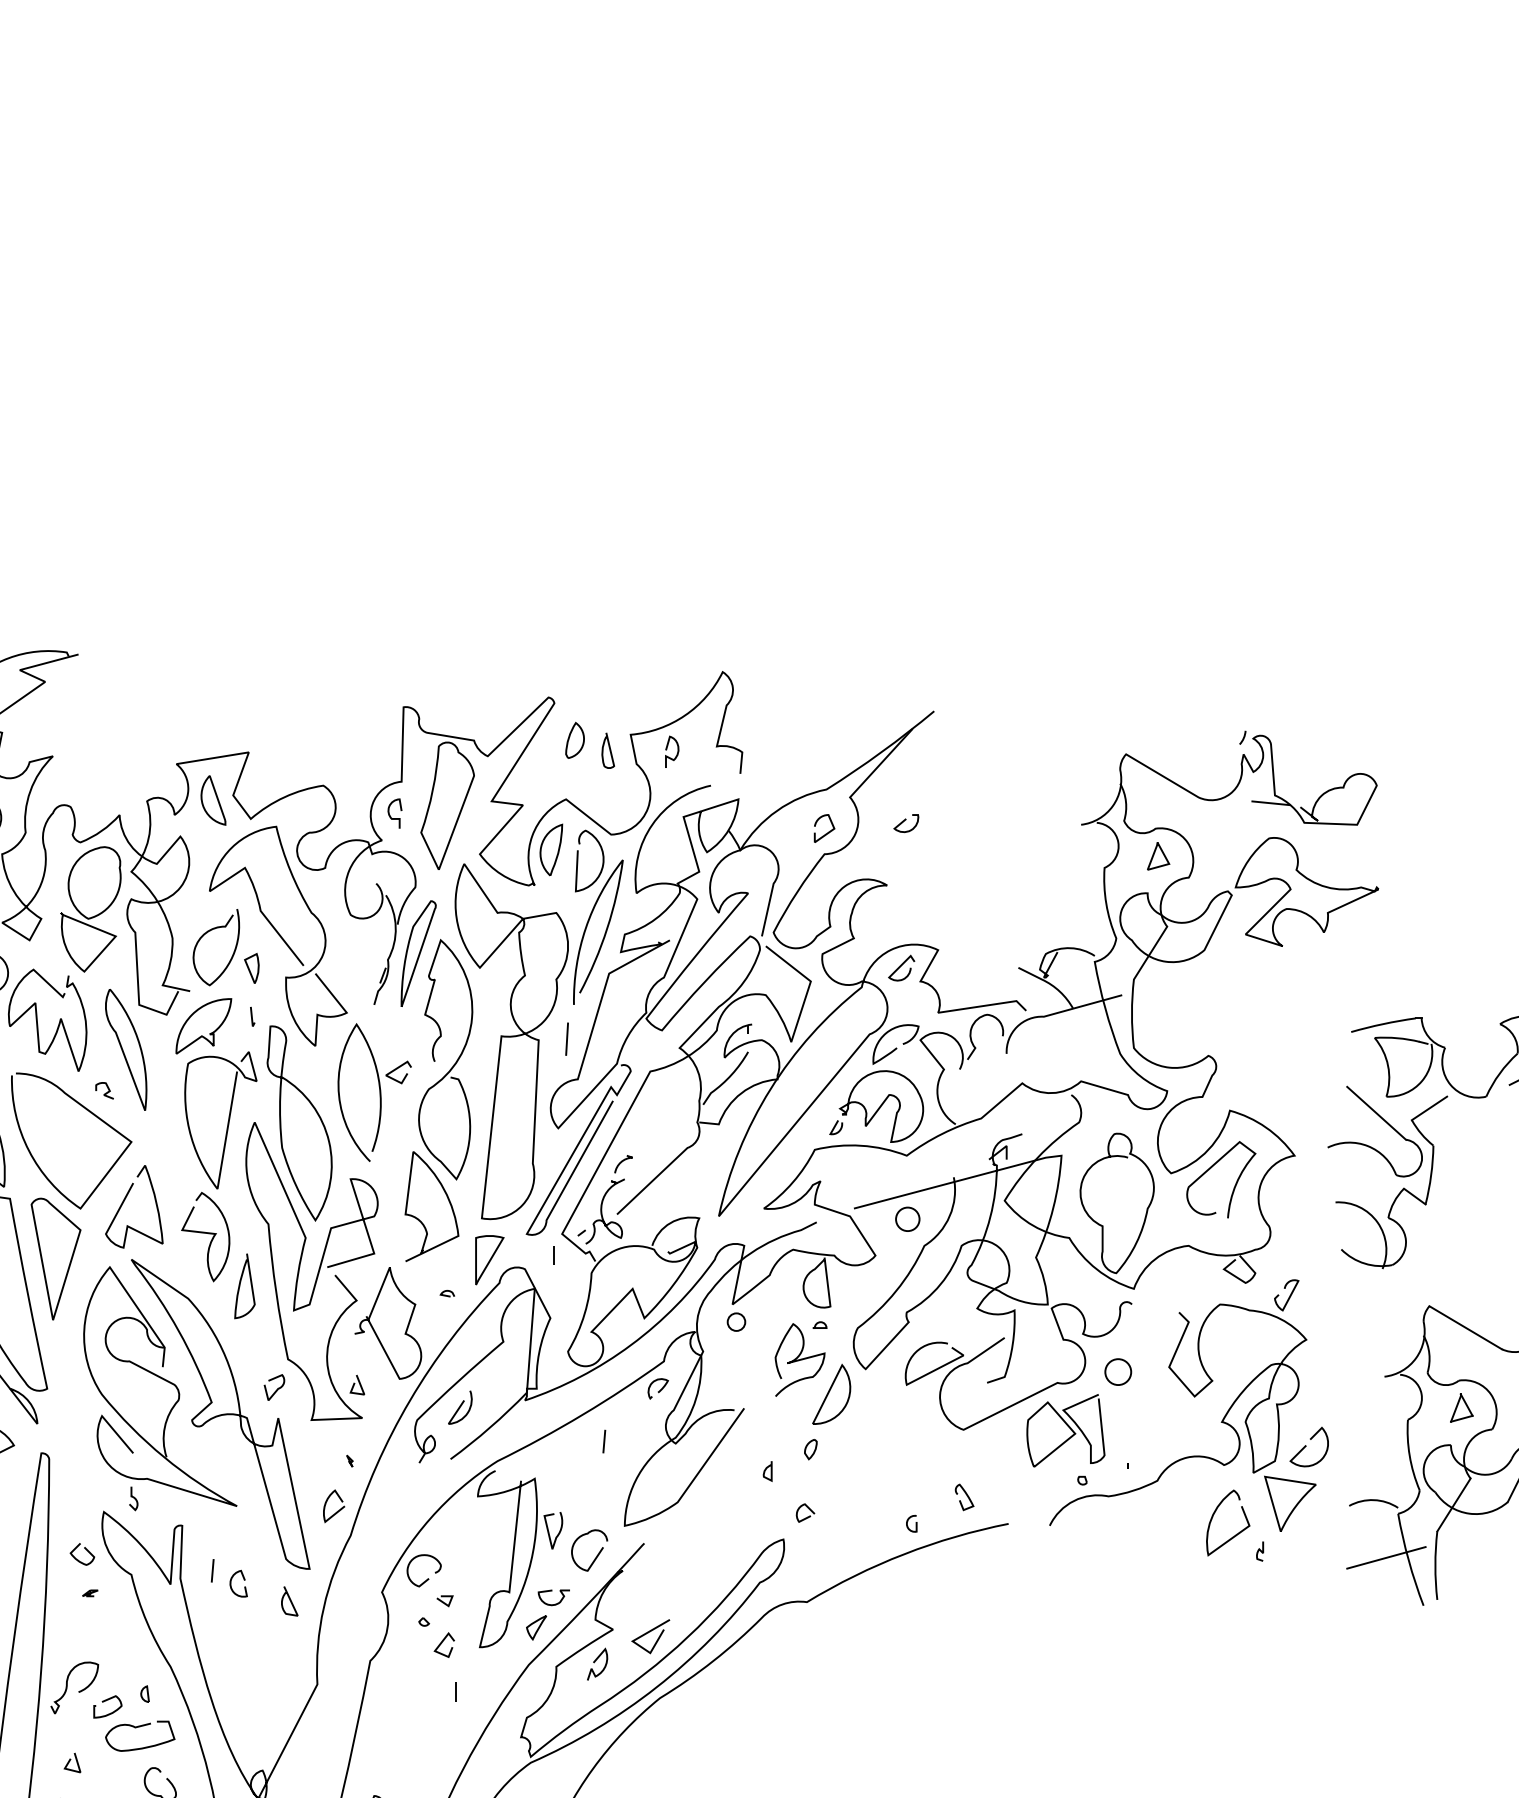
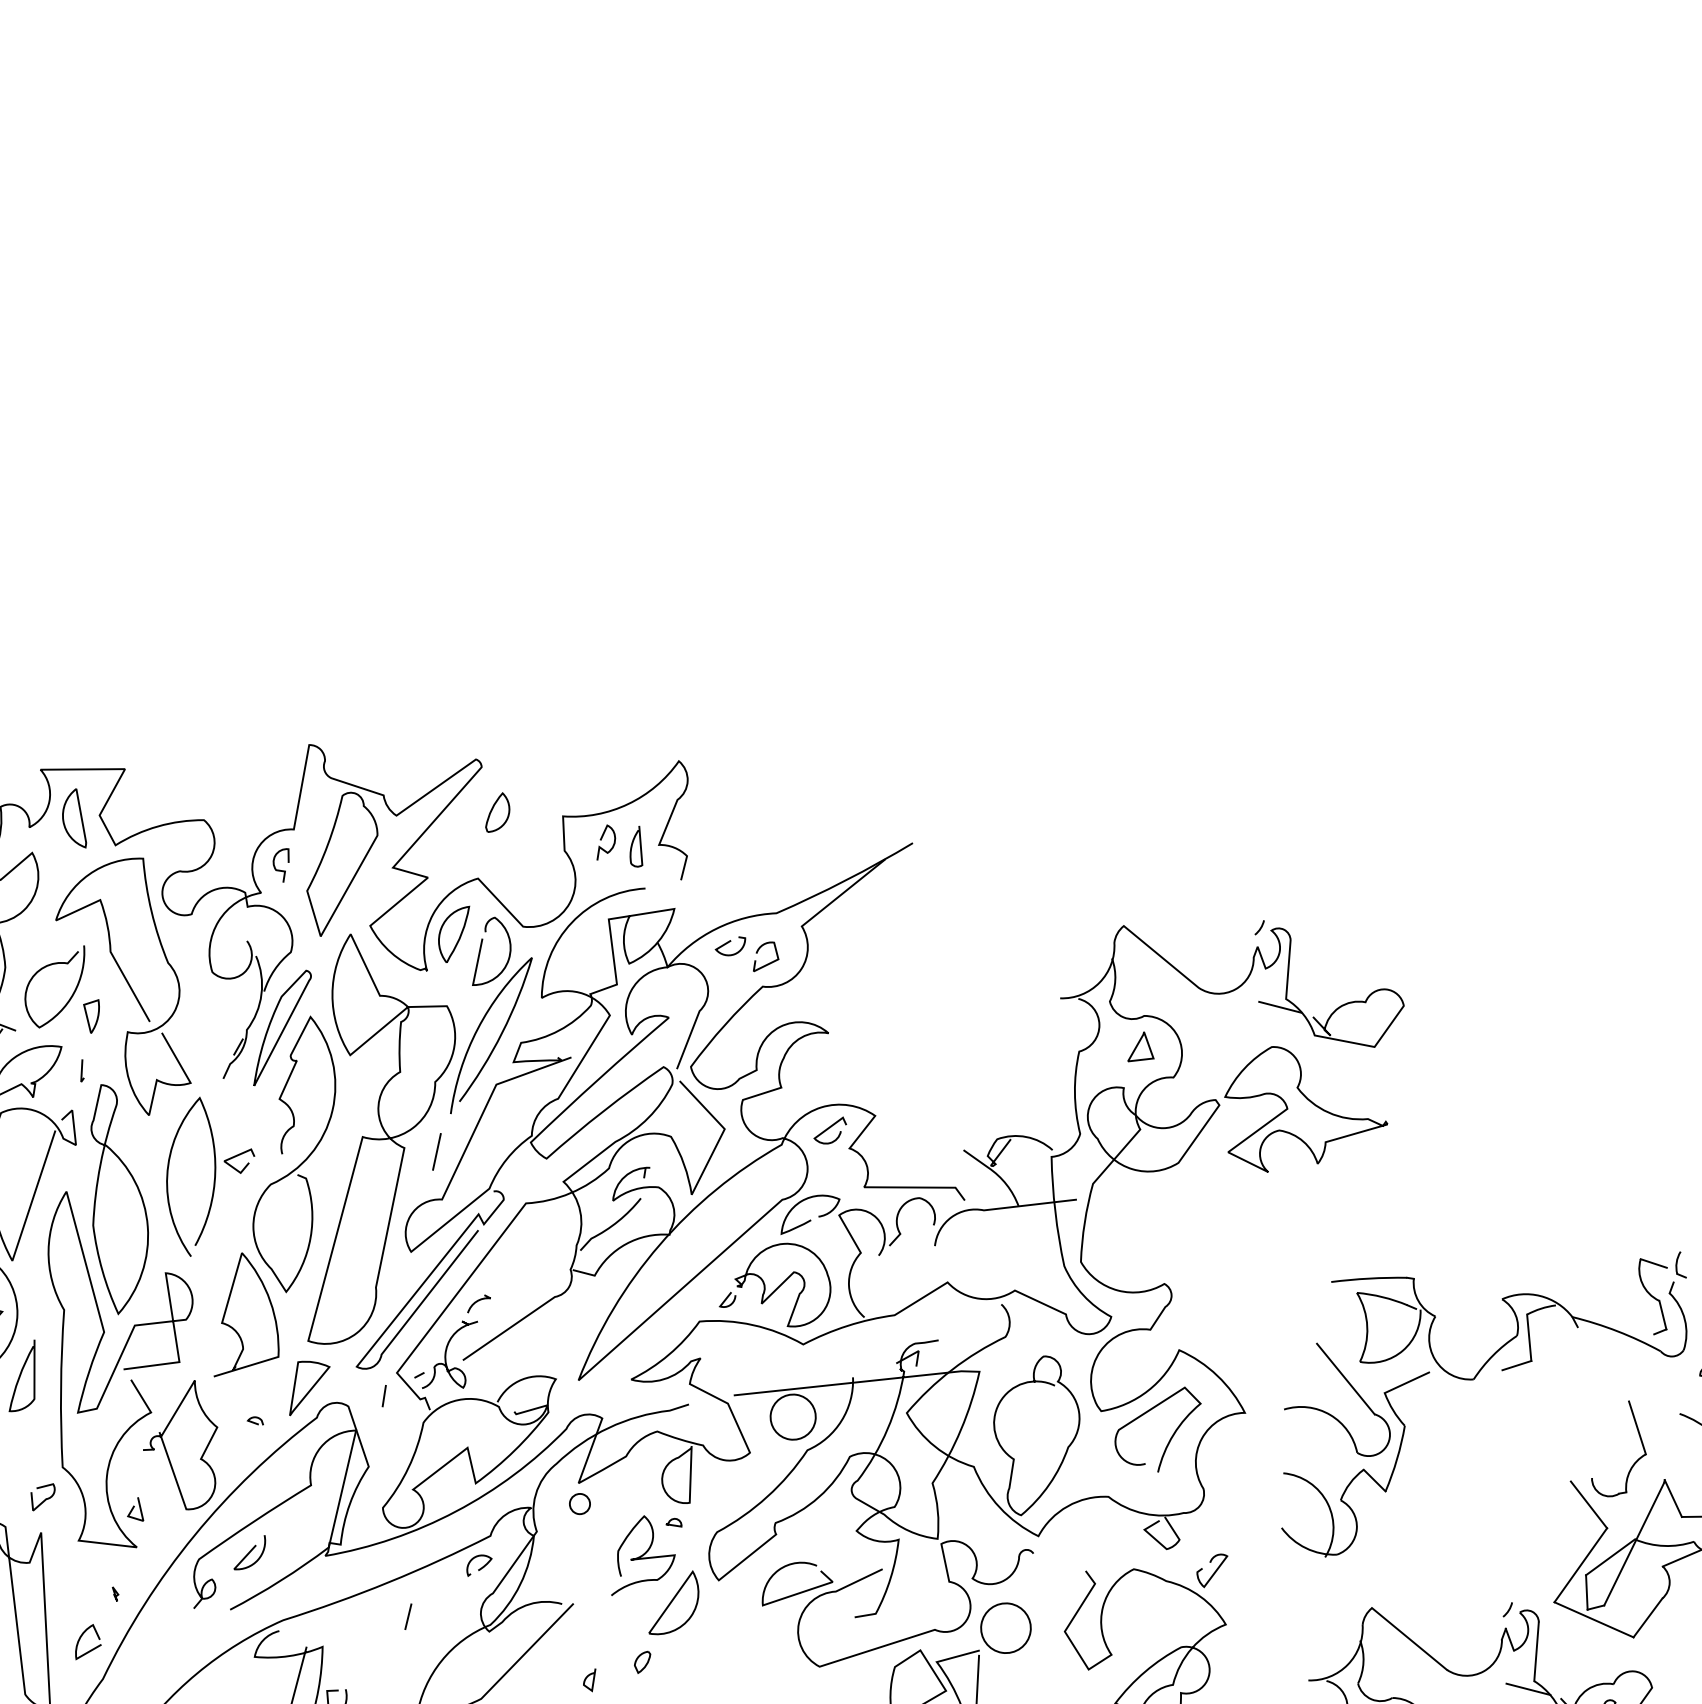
curve: (609, 750) -> (639, 846), moved
curve: (904, 821) -> (728, 943), moved
circle: (907, 1218) -> (793, 1416), size x1.67
circle: (1117, 1371) -> (1005, 1627), size x1.67

